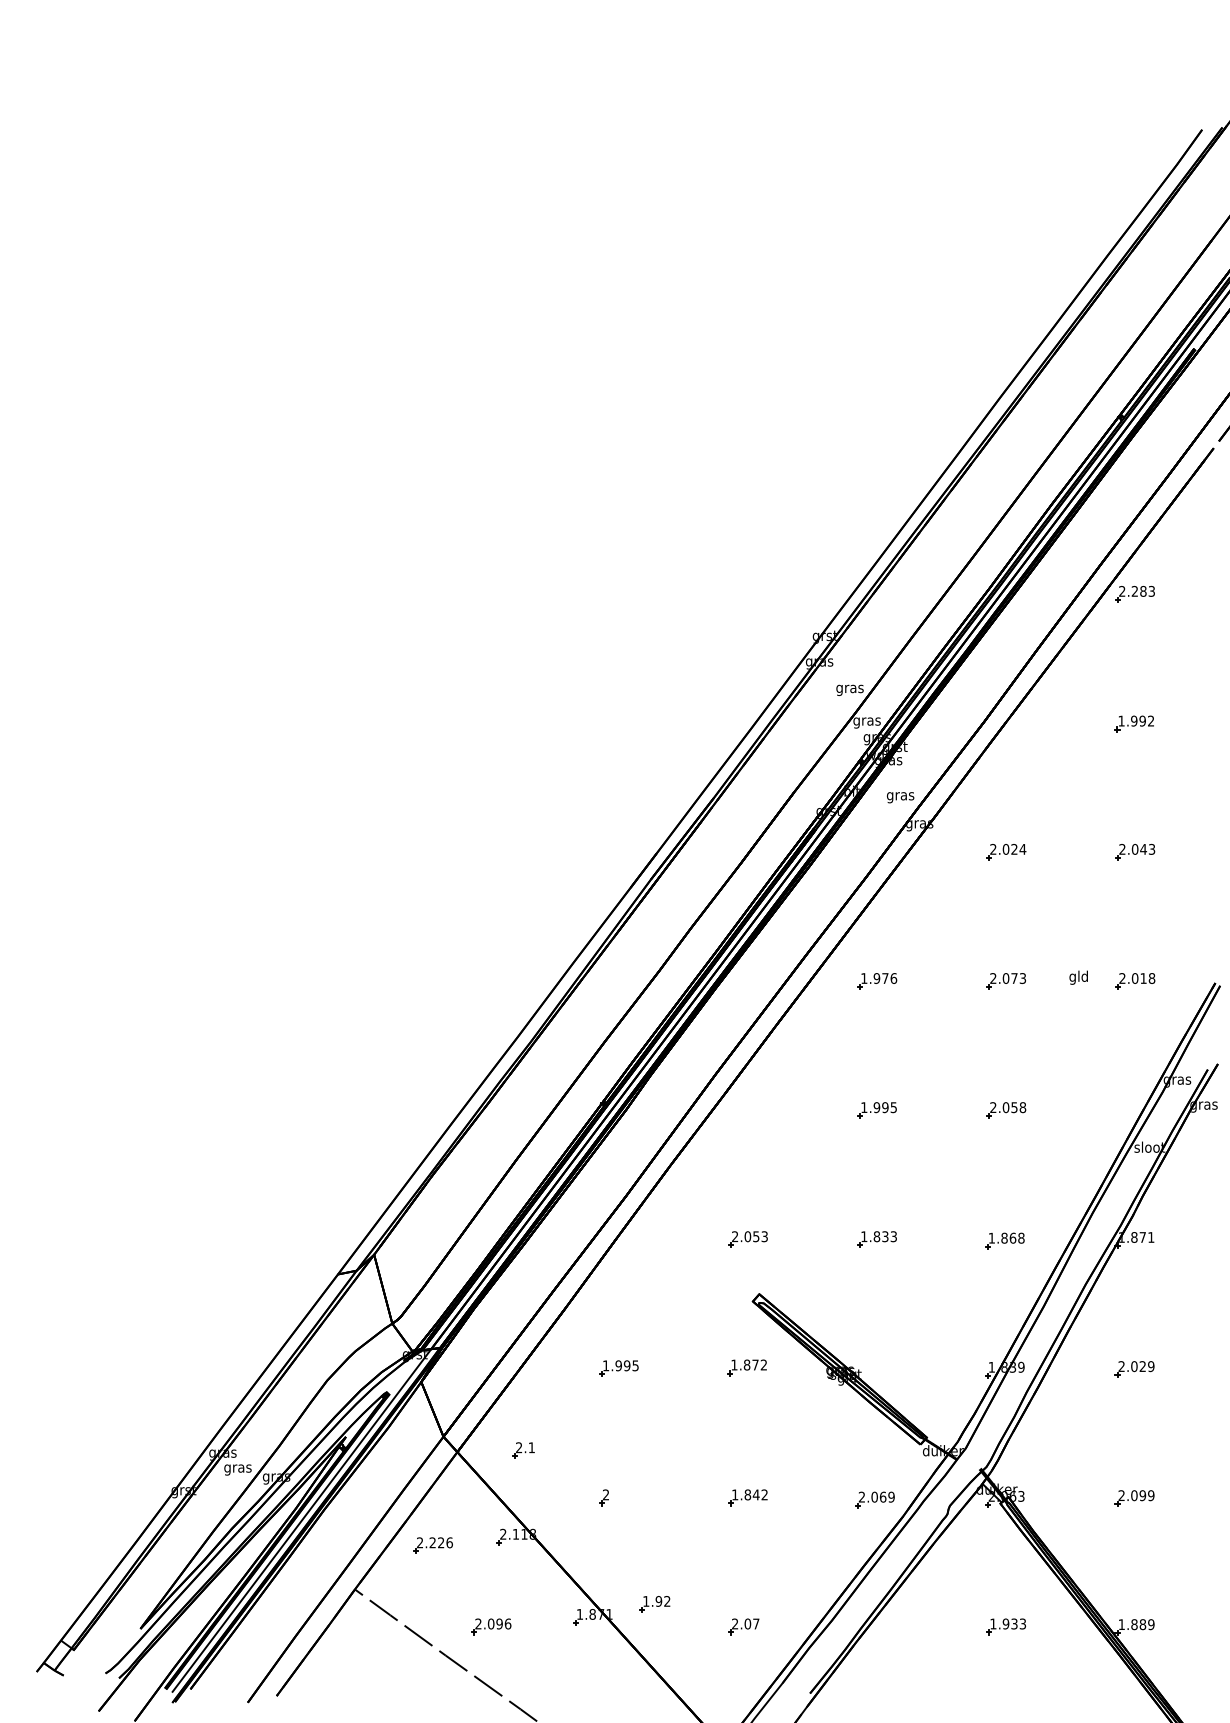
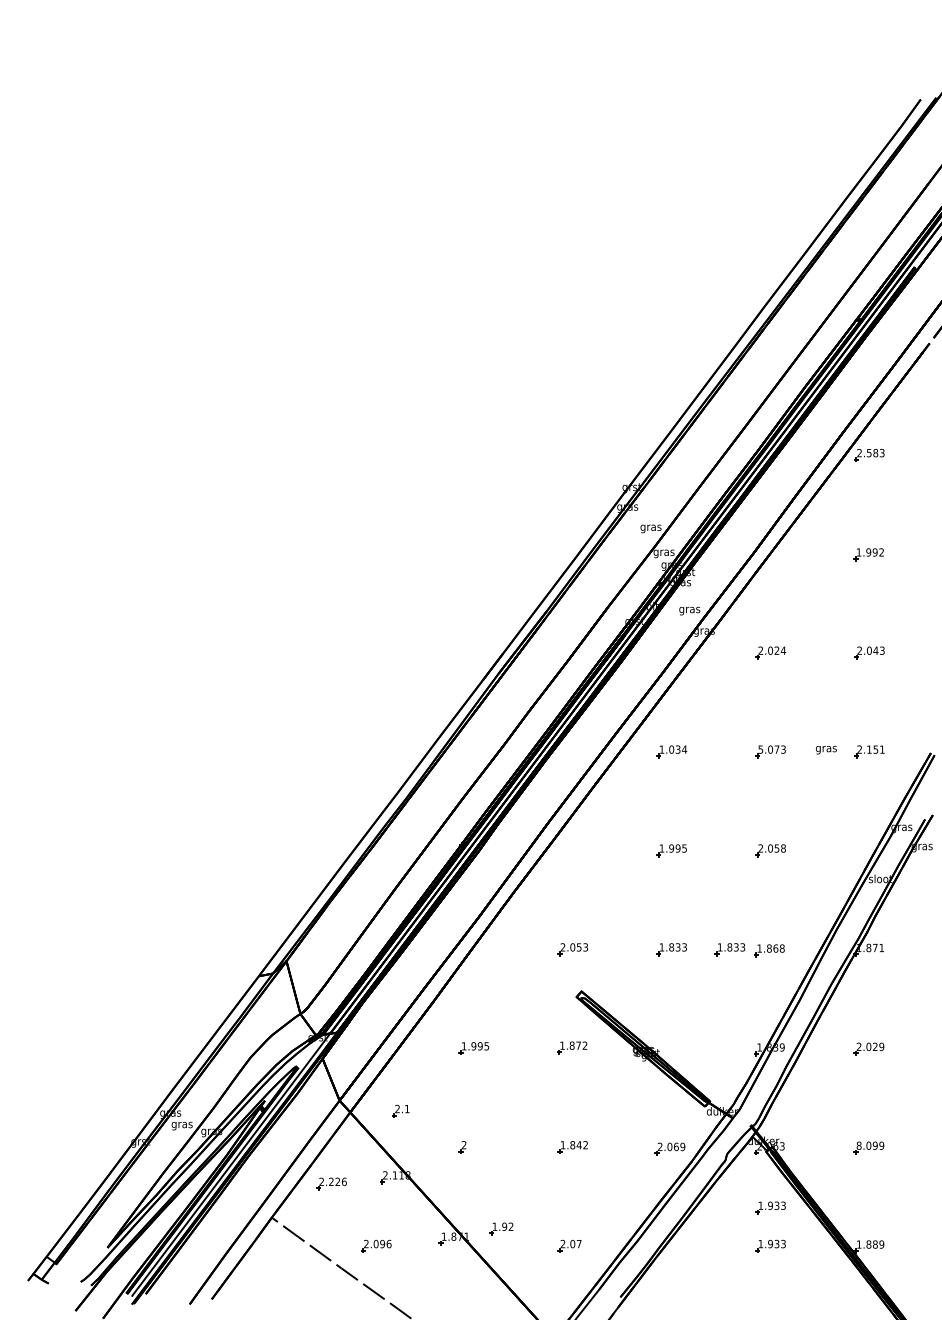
text: (1134, 590) -> (868, 452), 2.283 -> 2.583
text: (1078, 977) -> (826, 748), gld -> gras
text: (885, 978) -> (678, 749), 1.976 -> 1.034
text: (993, 978) -> (760, 749), 2.073 -> 5.073
text: (1143, 978) -> (875, 749), 2.018 -> 2.151
part: (952, 1239) -> (729, 949), added
text: (1121, 1495) -> (858, 1145), 2.099 -> 8.099
part: (1005, 1576) -> (770, 1207), added

